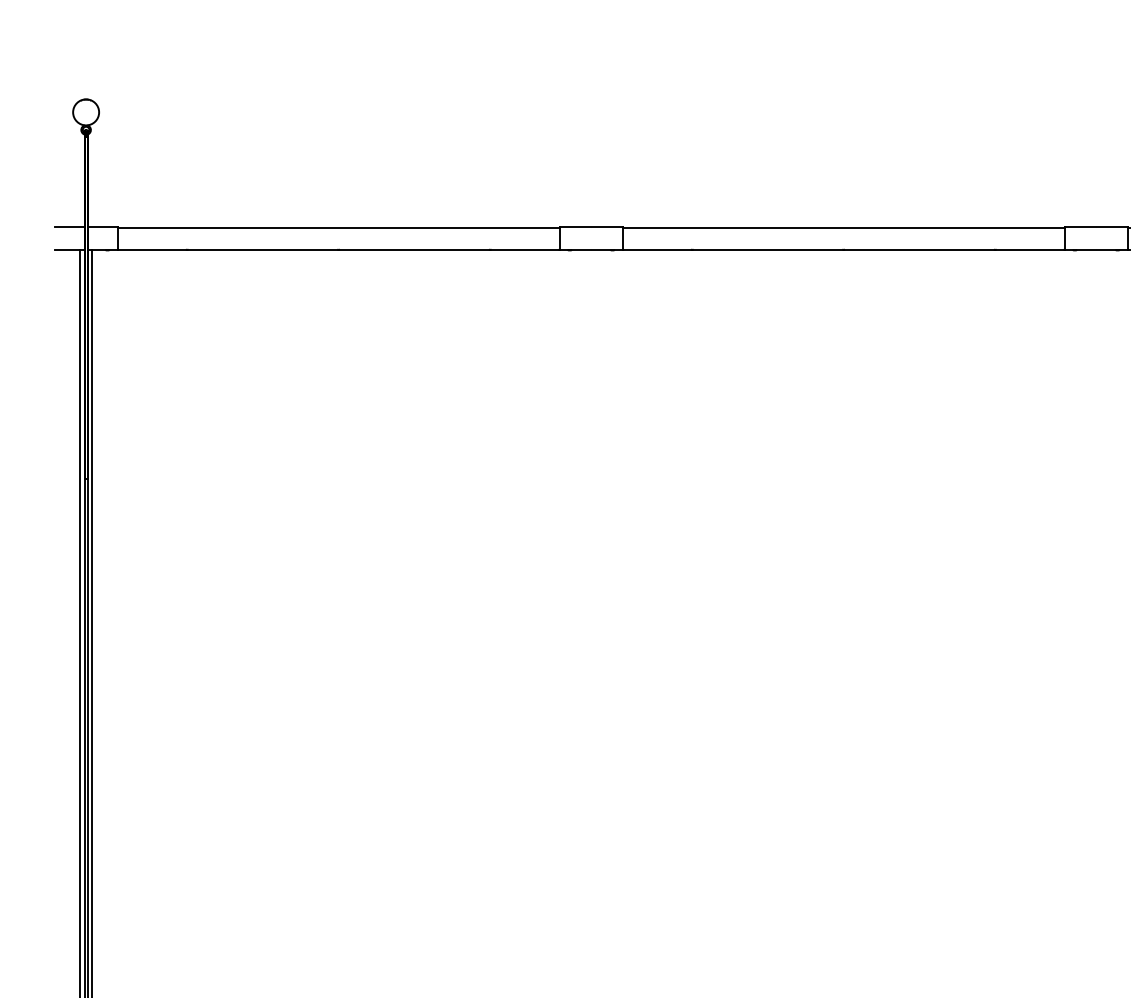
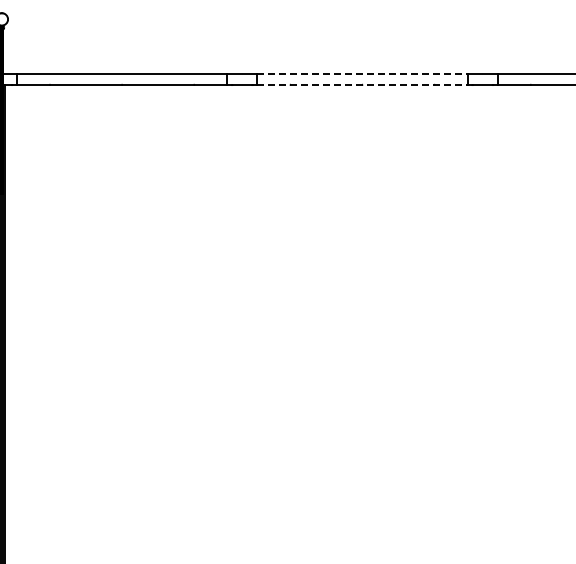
line: (845, 228) -> (363, 74), solid -> dashed
line: (845, 249) -> (363, 84), solid -> dashed

